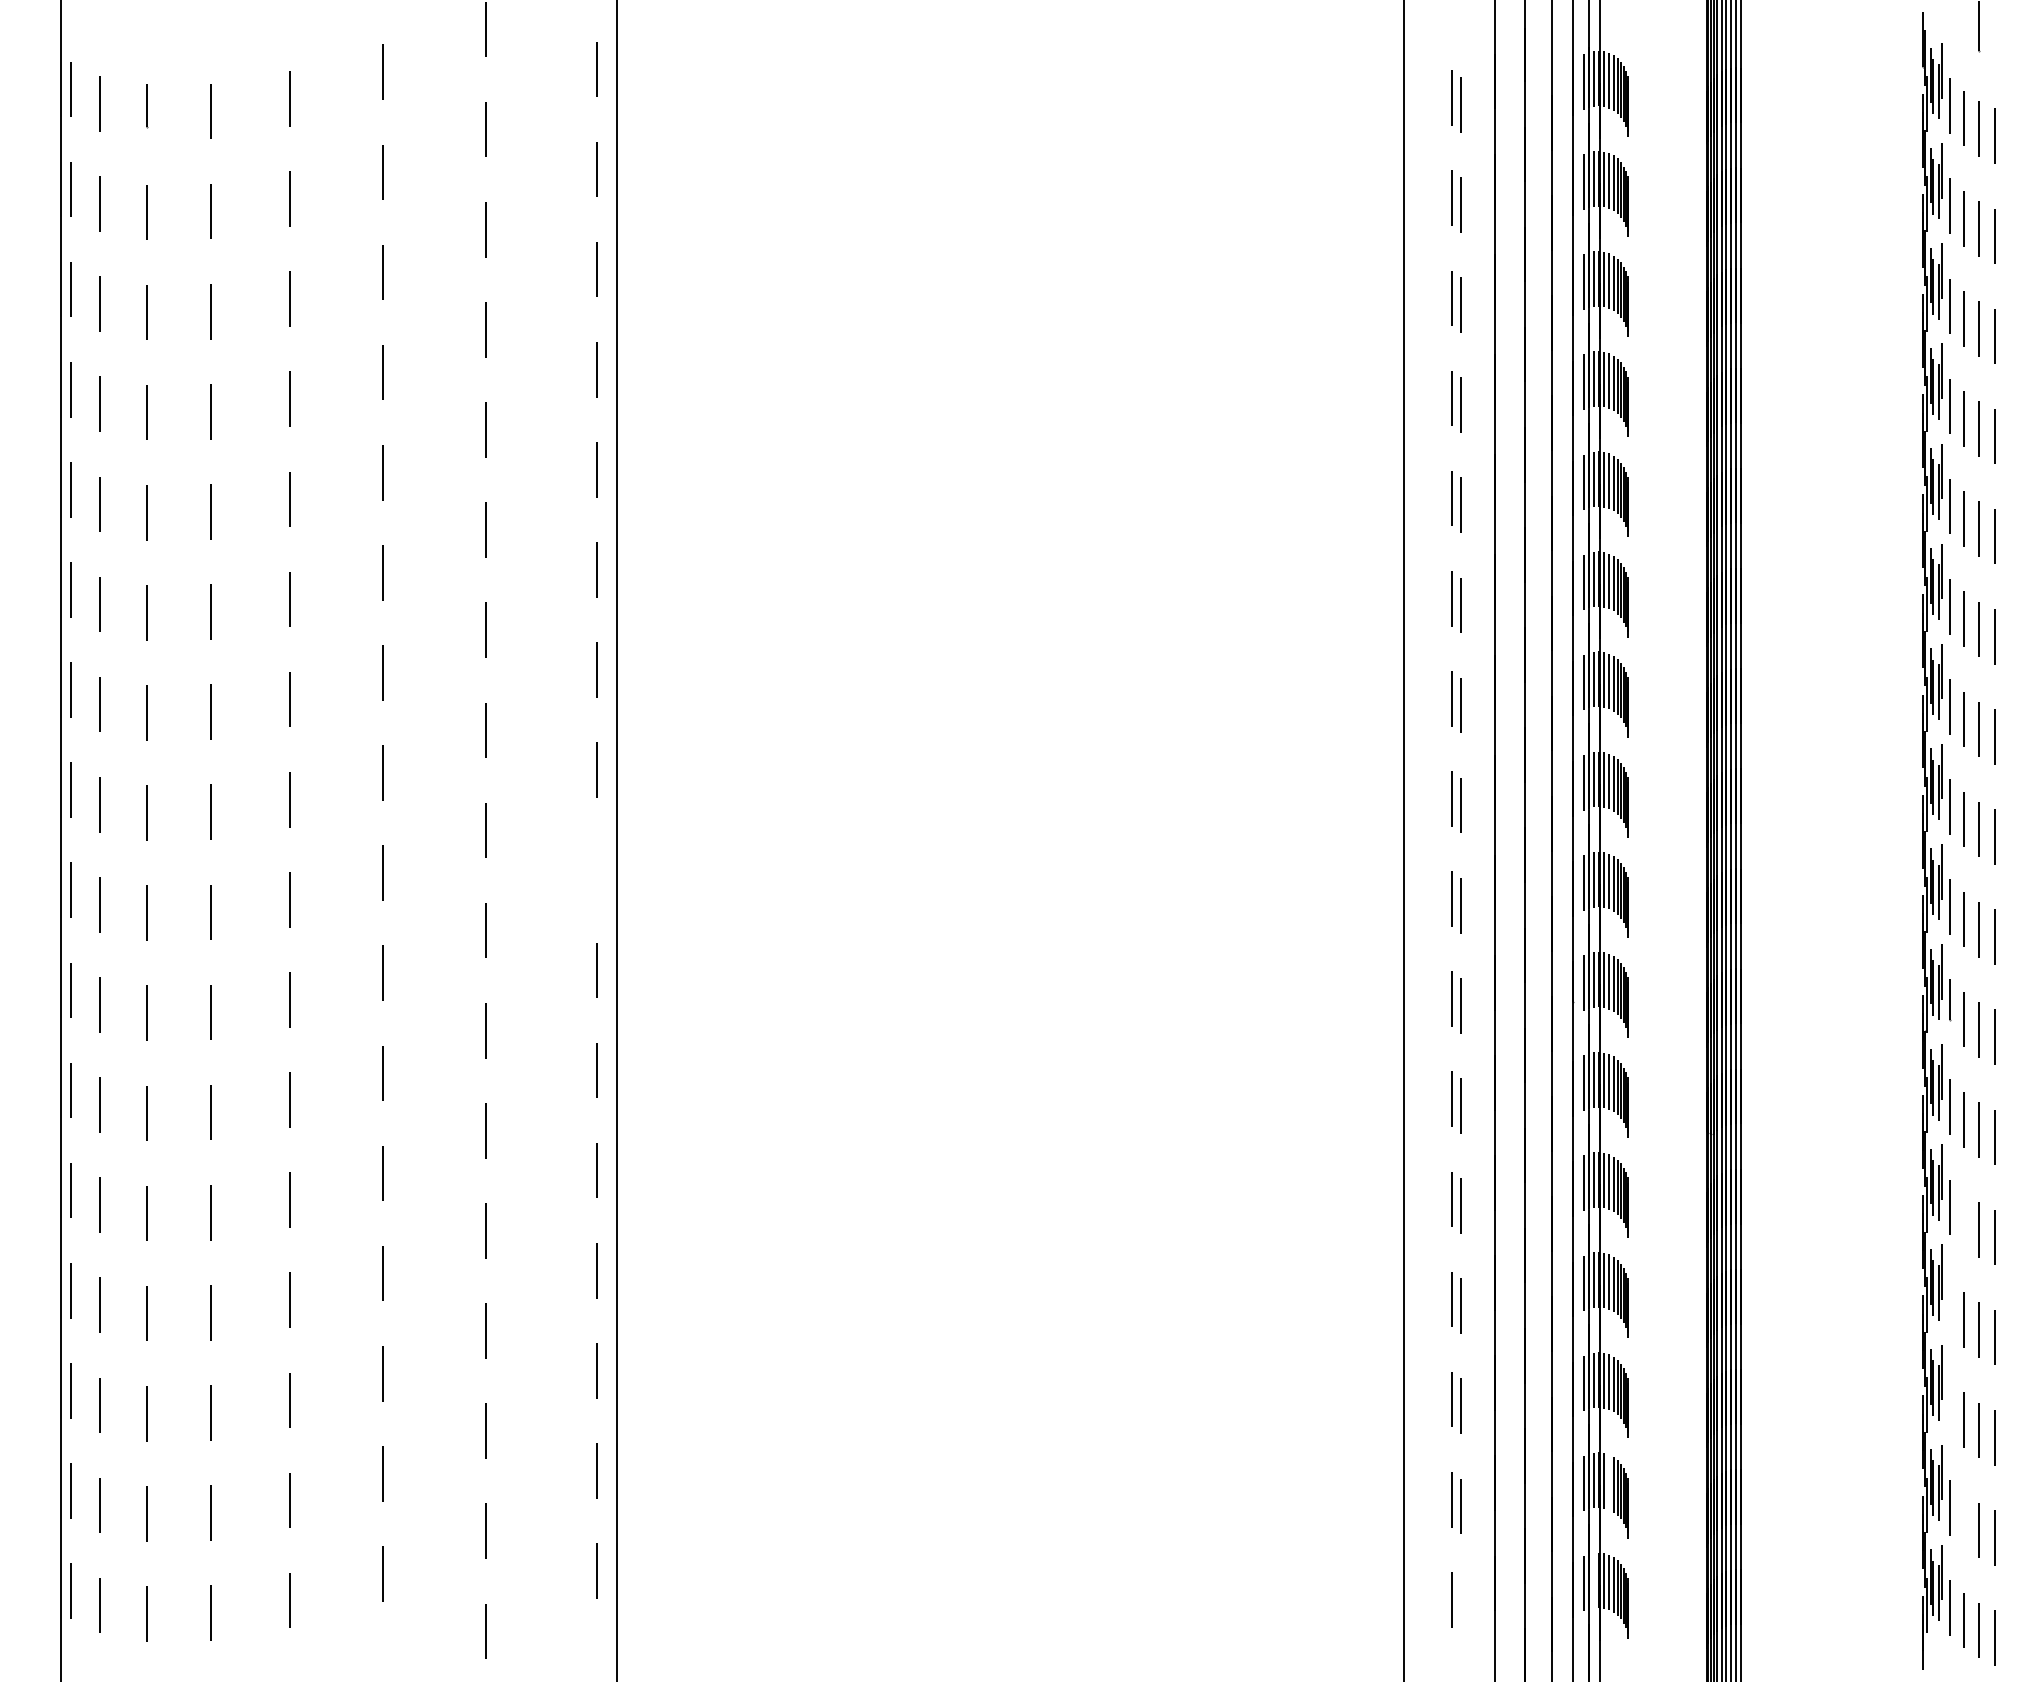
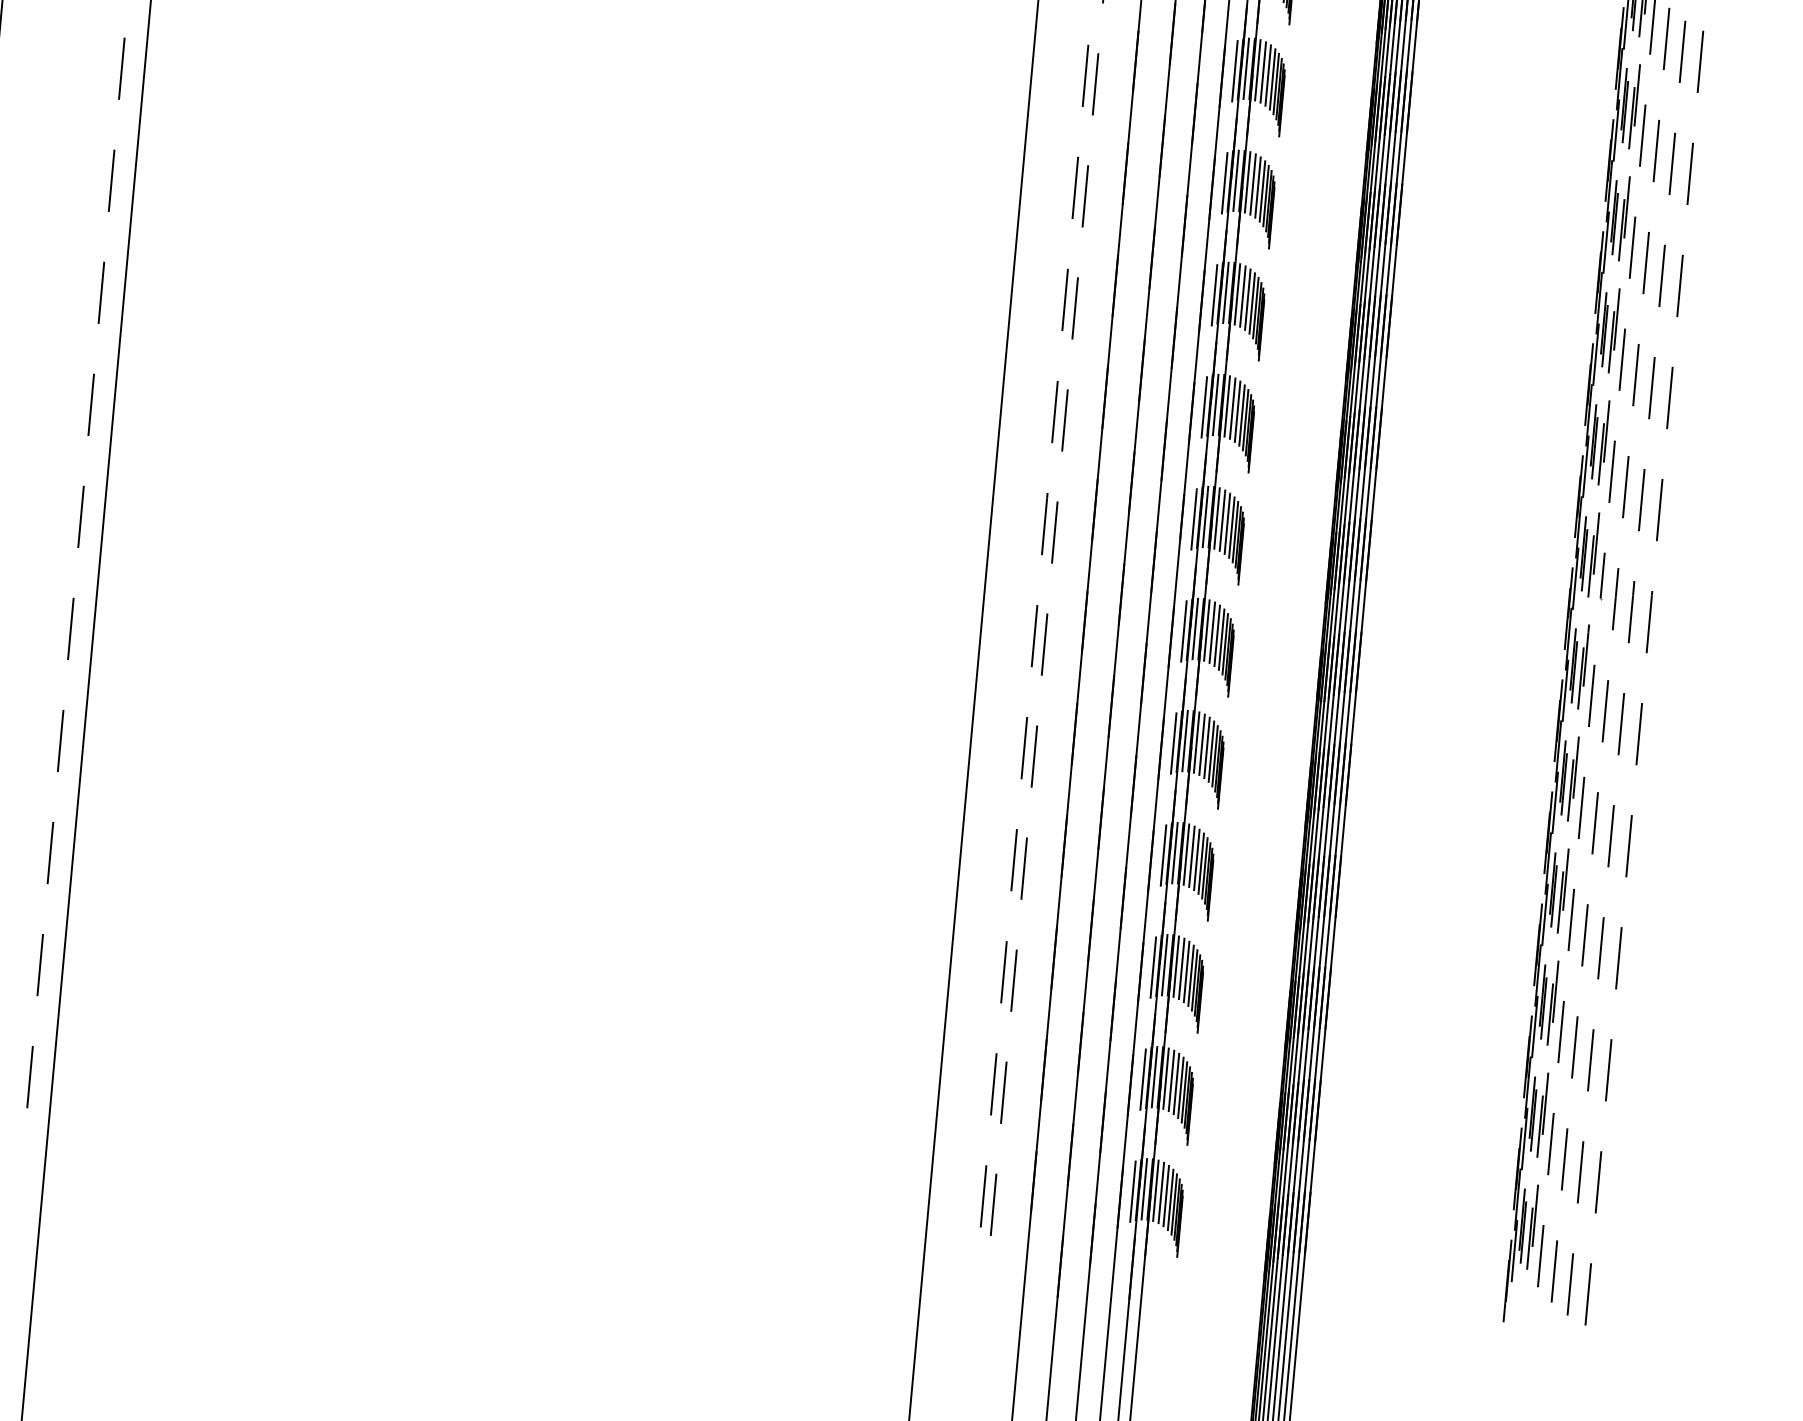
line: (597, 870) -> (101, 293), added
line: (1963, 1219) -> (1595, 822), added
line: (1950, 1307) -> (1571, 919), added
line: (1950, 1407) -> (1561, 1031), added
line: (1608, 1482) -> (1171, 1081), added
line: (1963, 1520) -> (1564, 1159), added
line: (1593, 1580) -> (1144, 1189), added
line: (1460, 1606) -> (992, 1204), added

